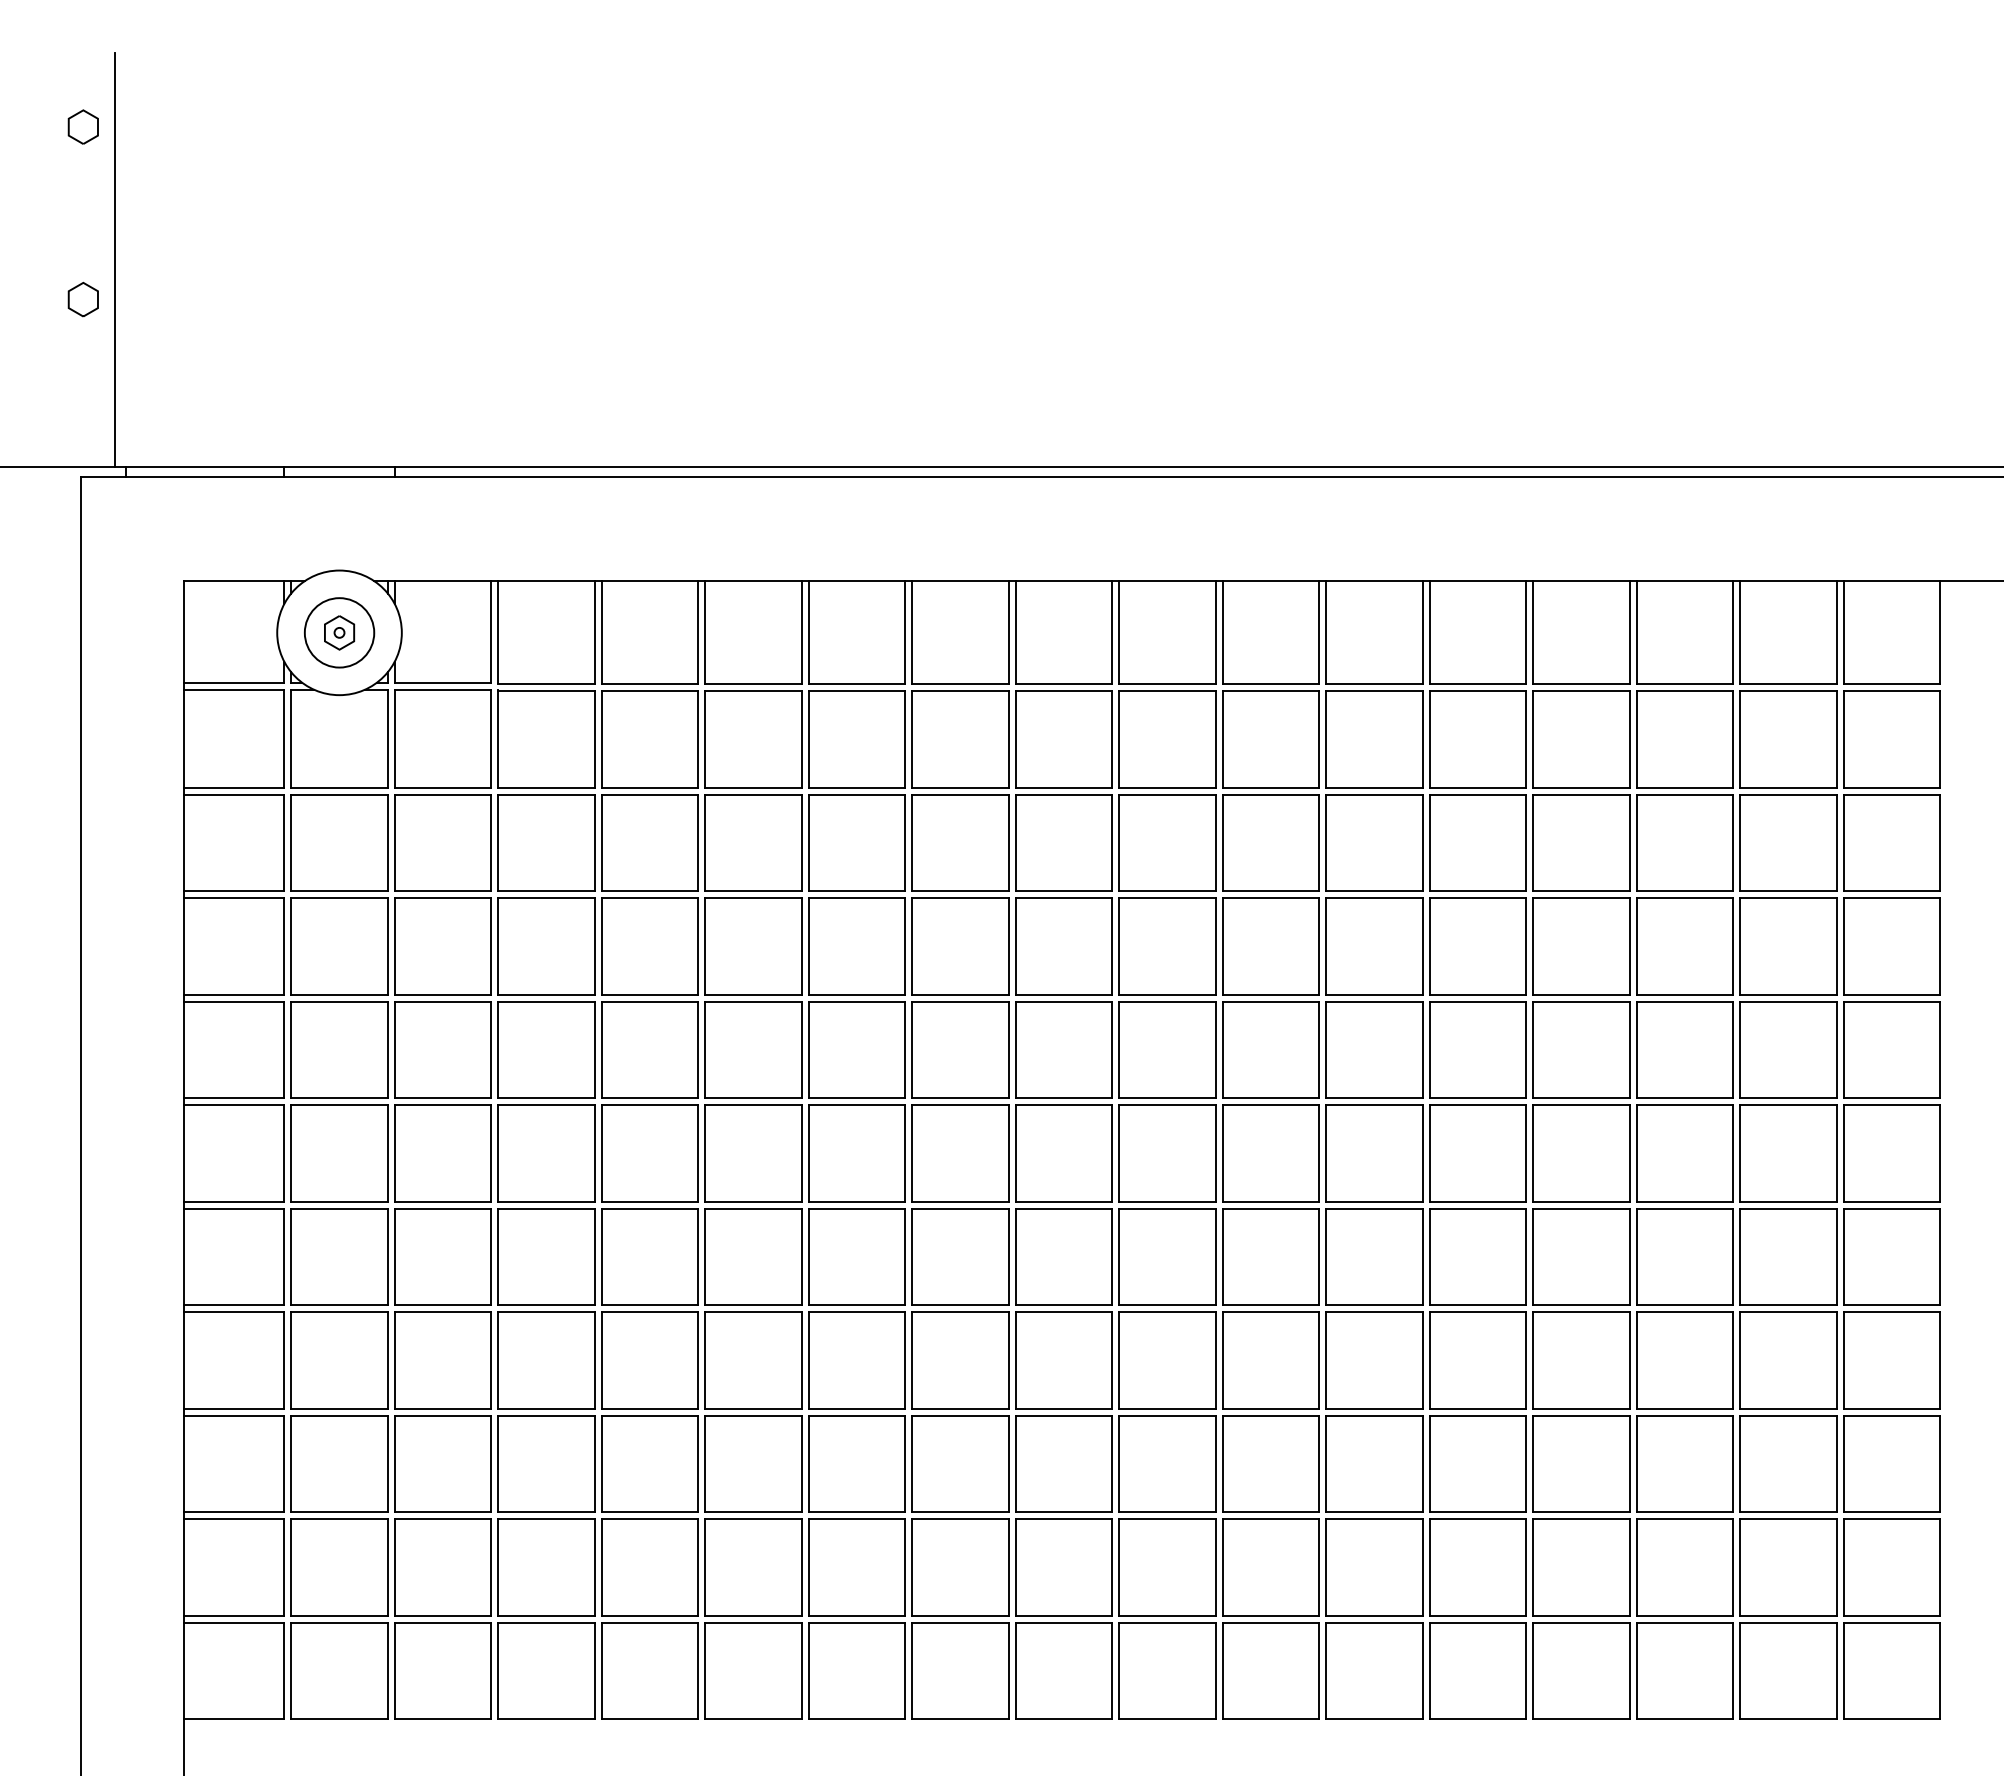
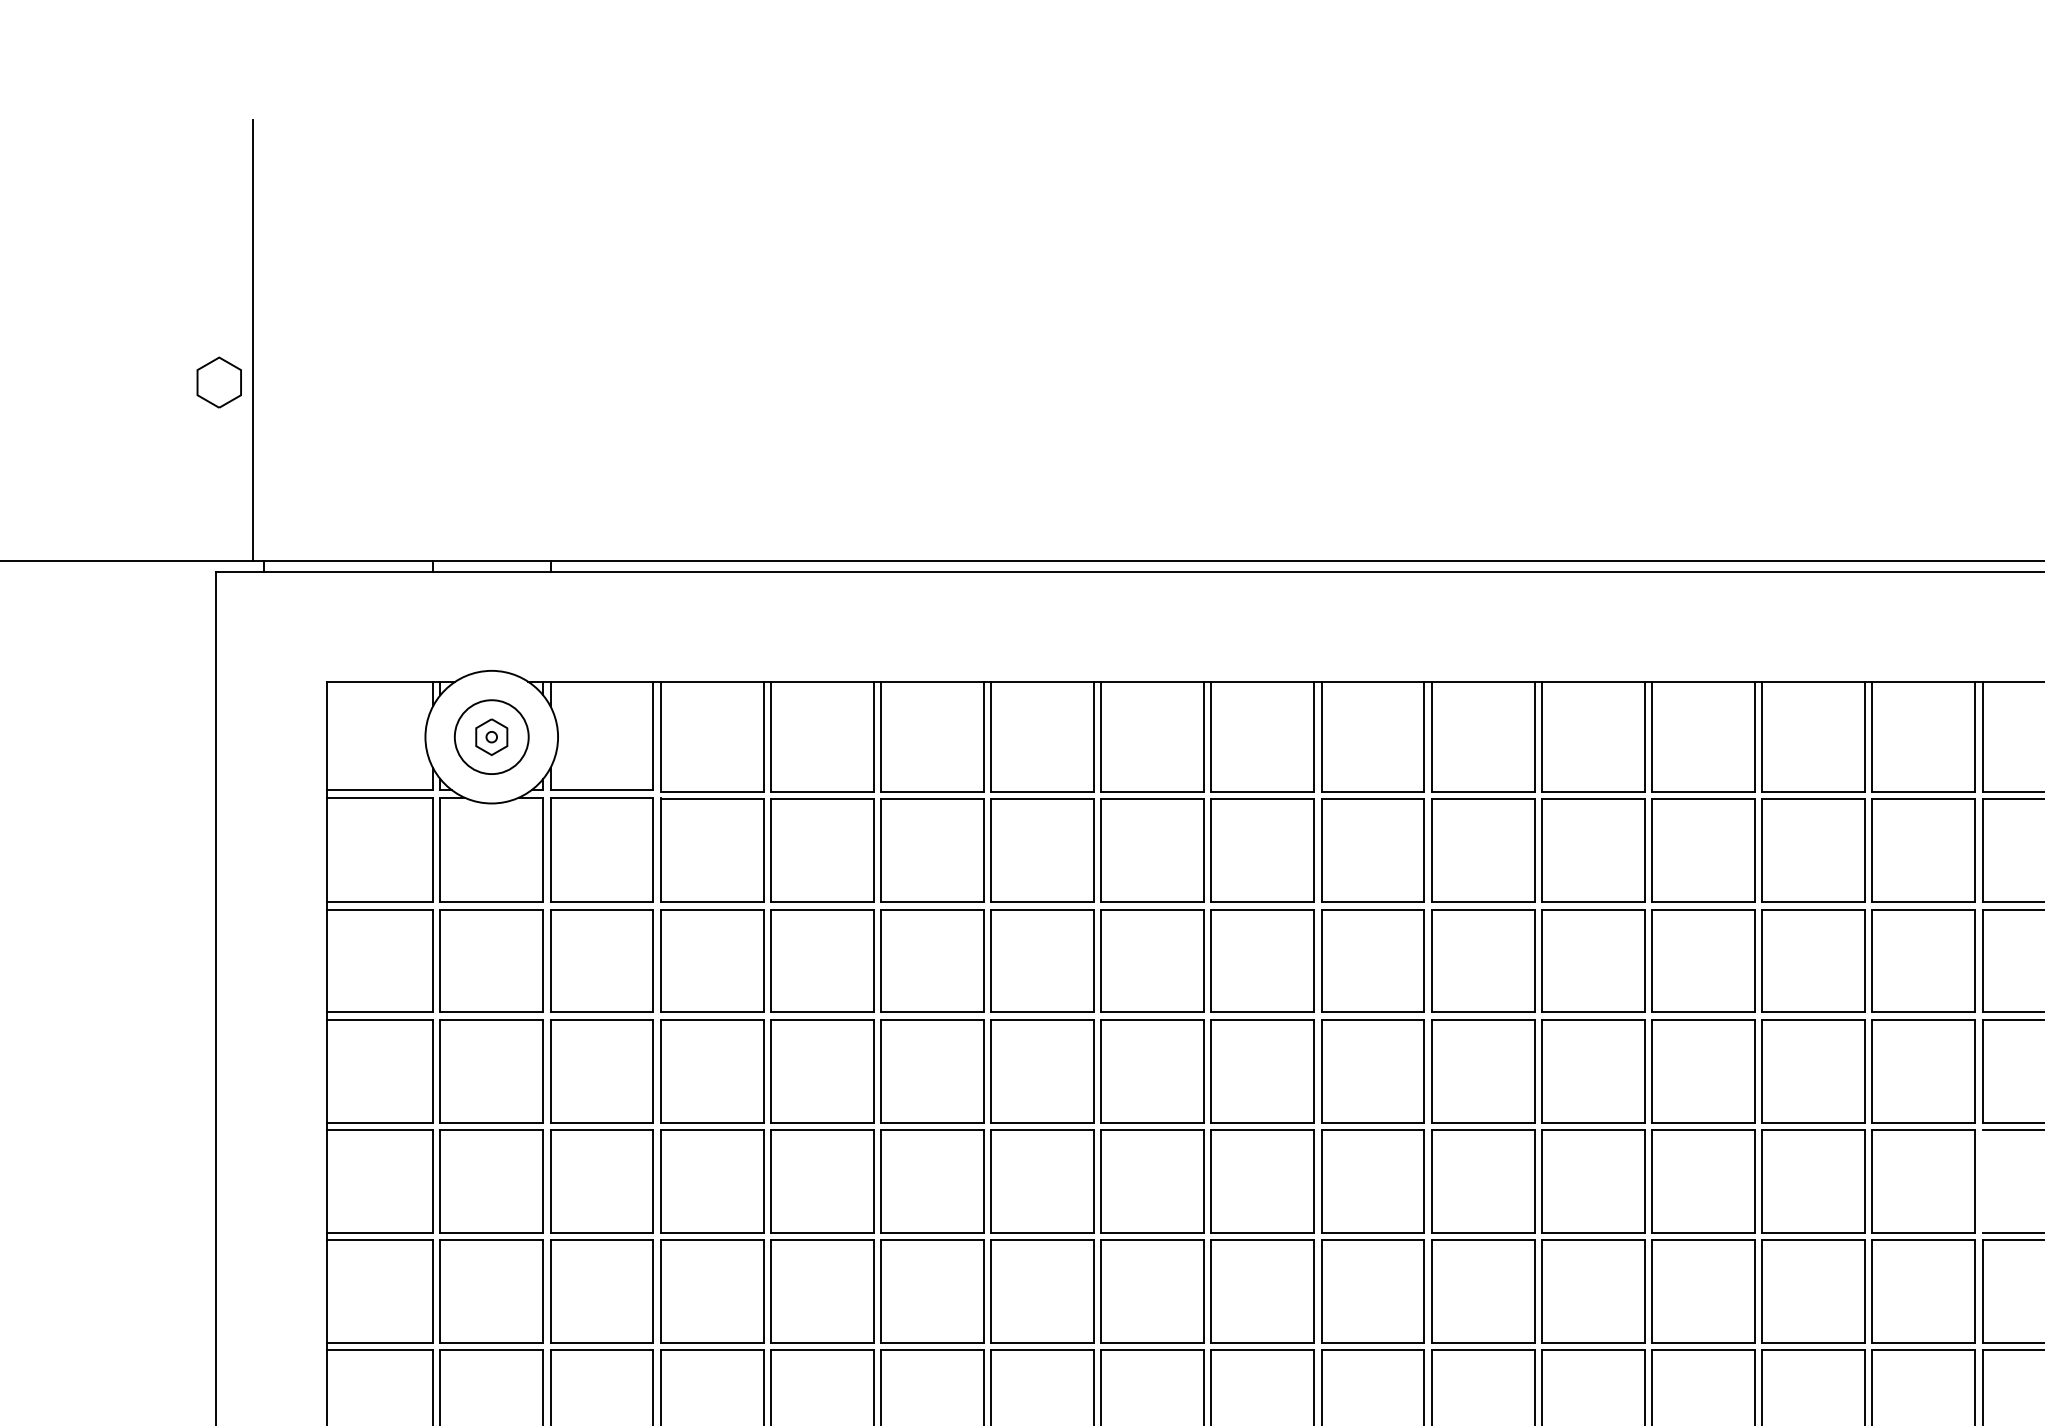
part: (82, 126) -> (218, 198), removed
part: (82, 299) -> (218, 382), size x1.4
line: (1740, 1049) -> (1982, 1180), removed

